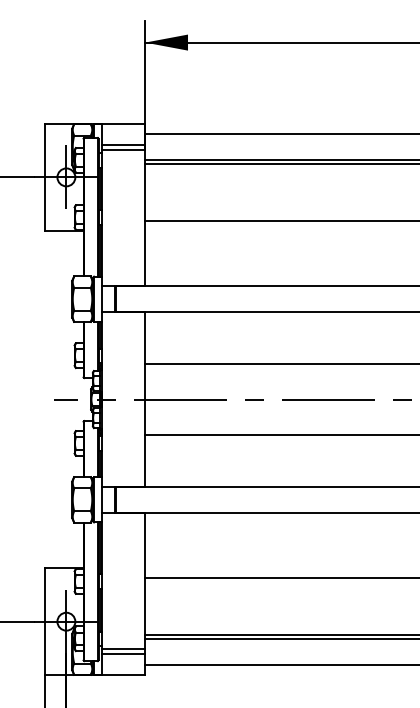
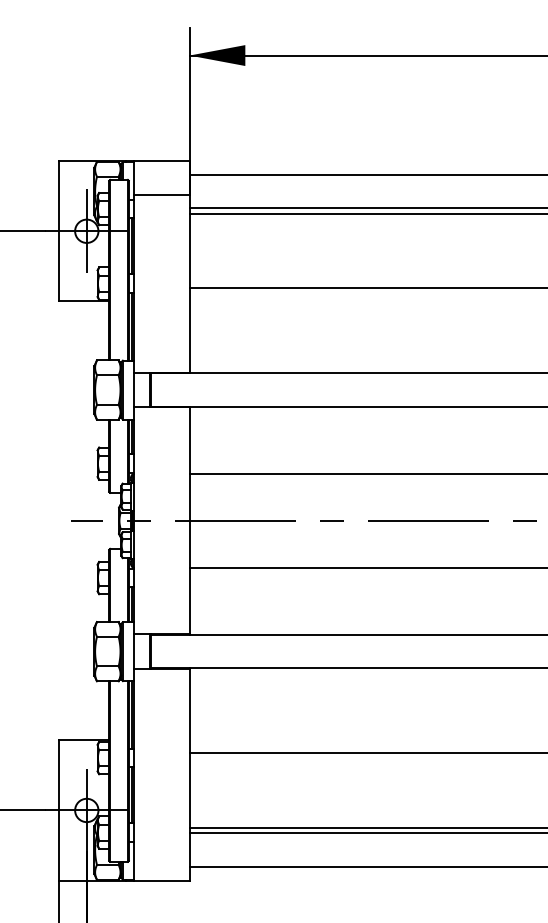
line: (123, 145) -> (161, 189), removed
line: (123, 649) -> (161, 846), removed
line: (123, 653) -> (161, 852), removed

